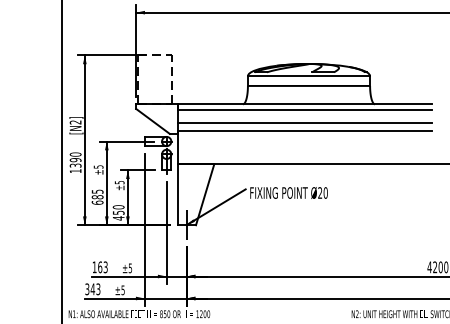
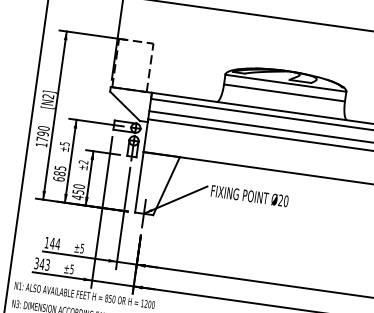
text: (75, 165) -> (42, 139), 1390 -> 1790
text: (119, 182) -> (83, 162), ±5 -> ±2
text: (102, 267) -> (54, 243), 163 -> 144

